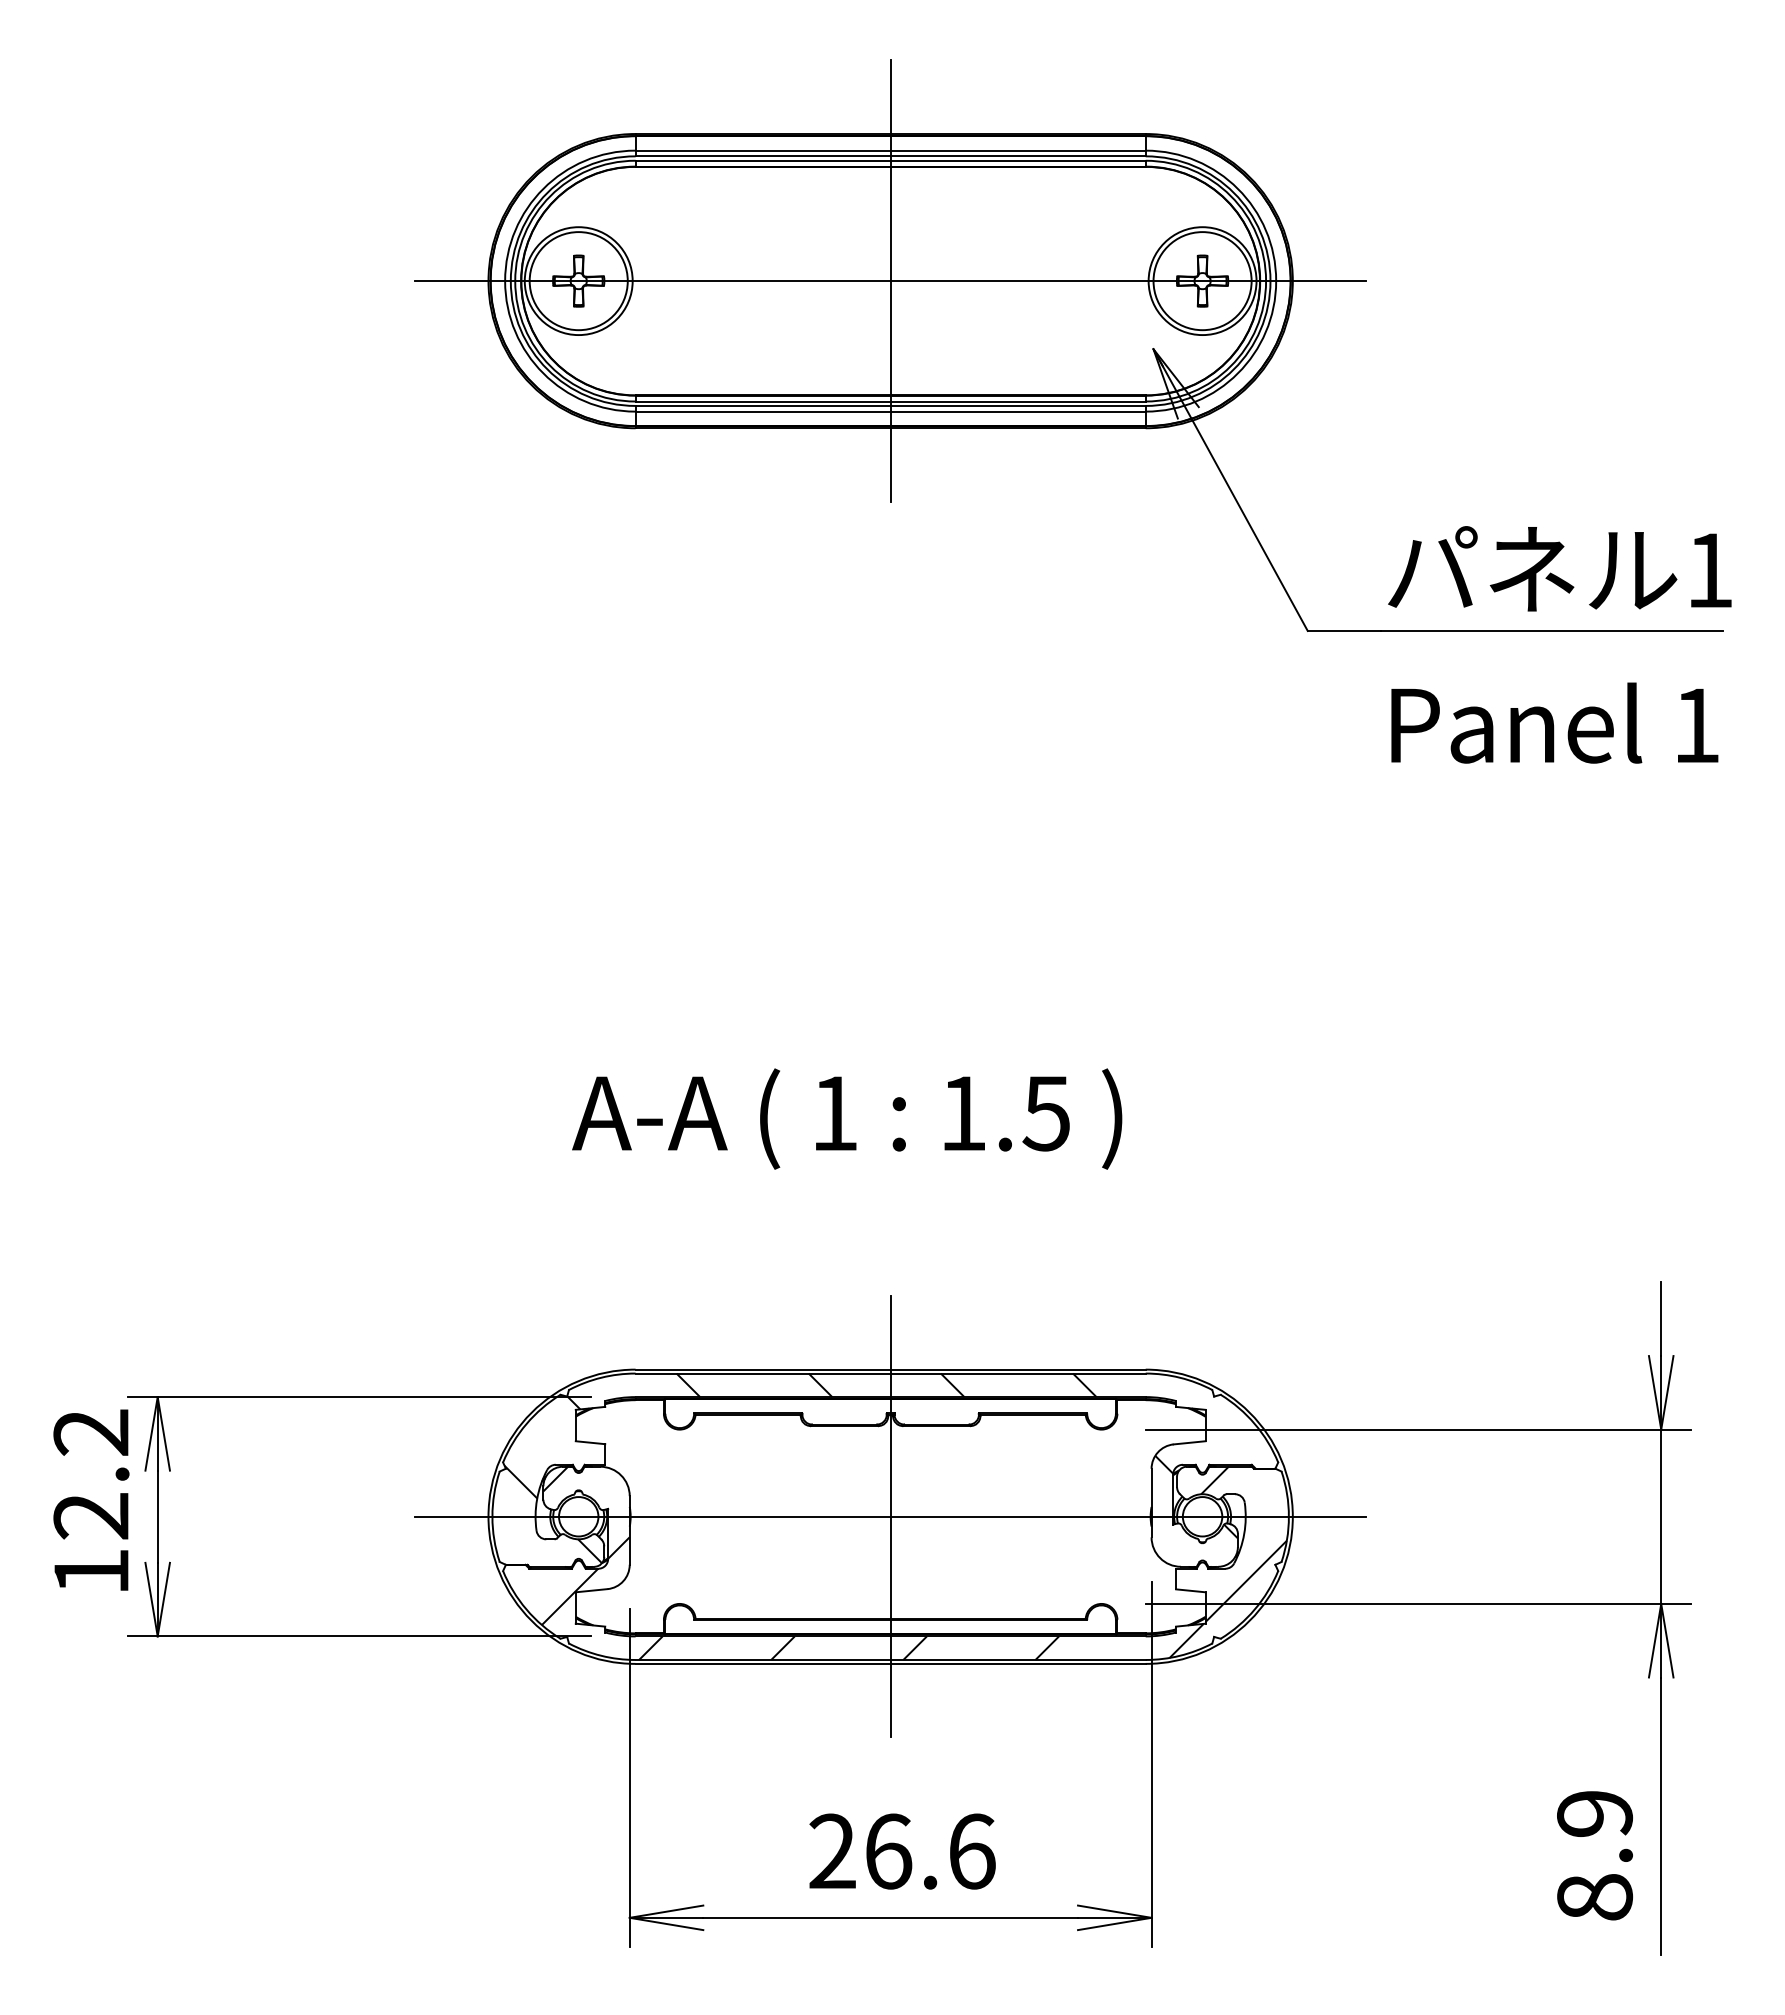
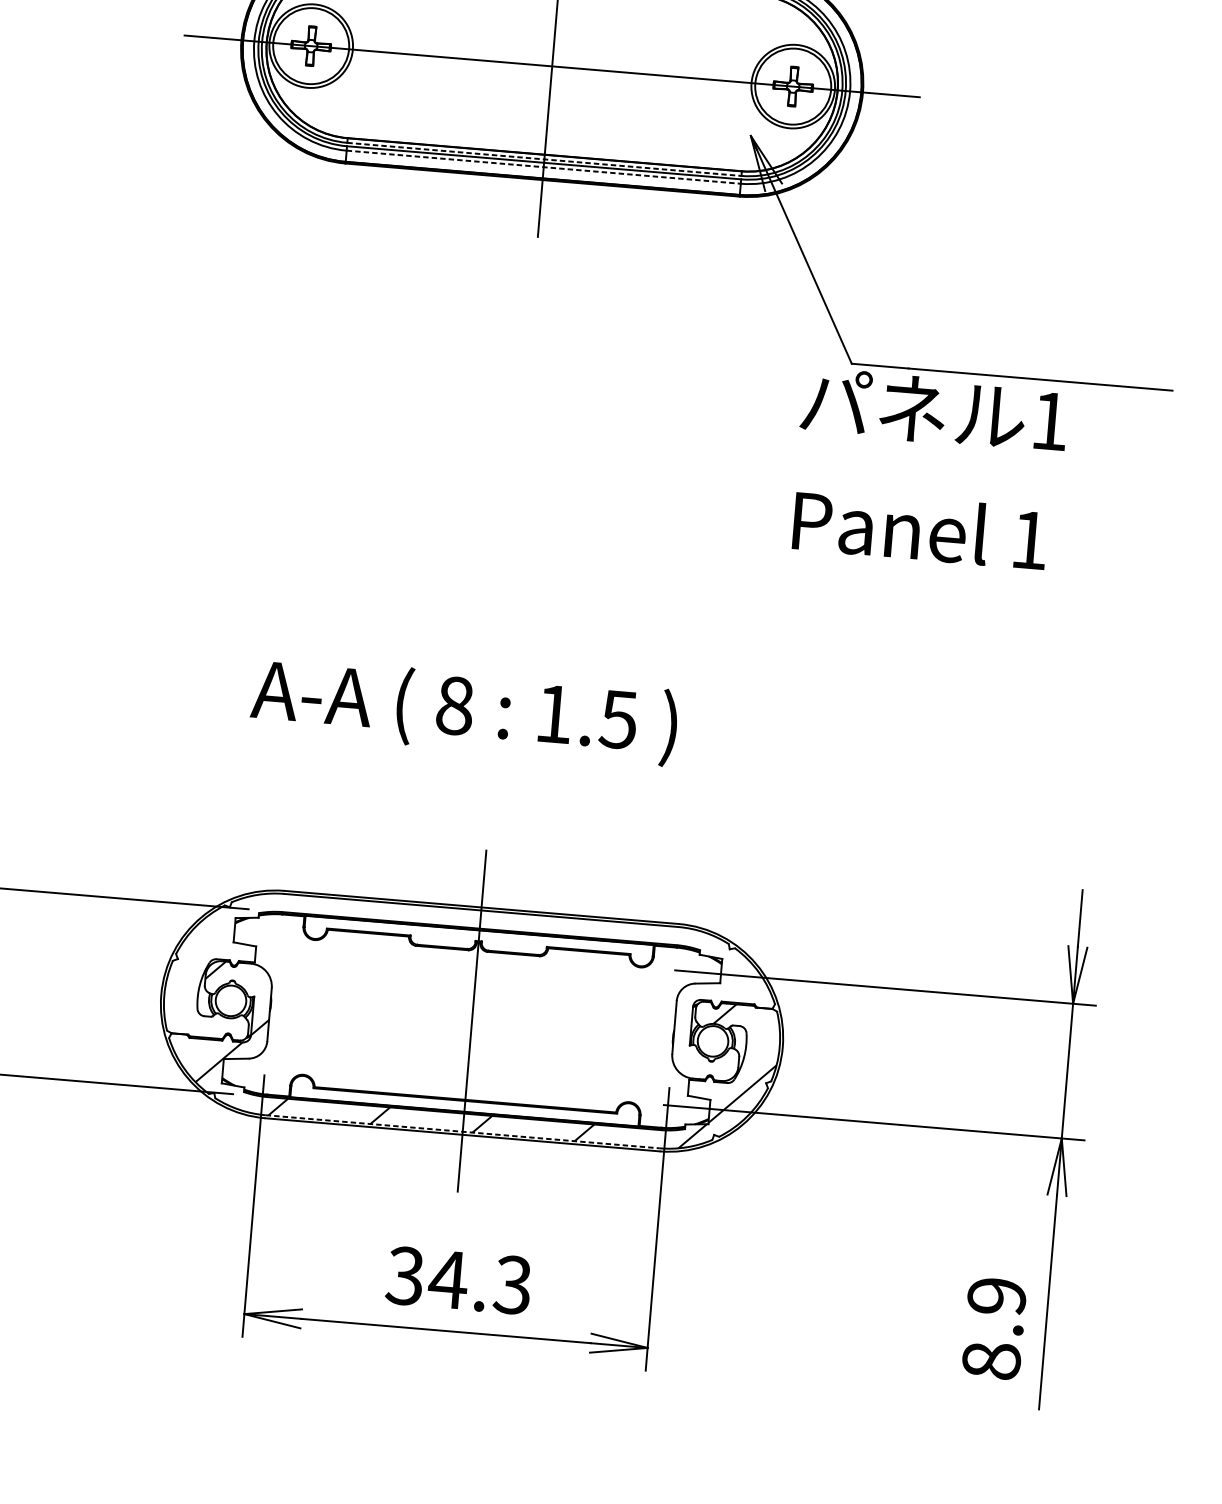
line: (891, 401) -> (545, 159), solid -> dashed
line: (891, 411) -> (544, 167), solid -> dashed
text: (1559, 644) -> (929, 468), moved
text: (834, 1113) -> (454, 705), 1 -> 8
hatch: (870, 1468) -> (459, 982), removed
line: (890, 1516) -> (471, 1020), removed
line: (891, 1659) -> (463, 1131), solid -> dashed
text: (901, 1851) -> (458, 1280), 26.6 -> 34.3

